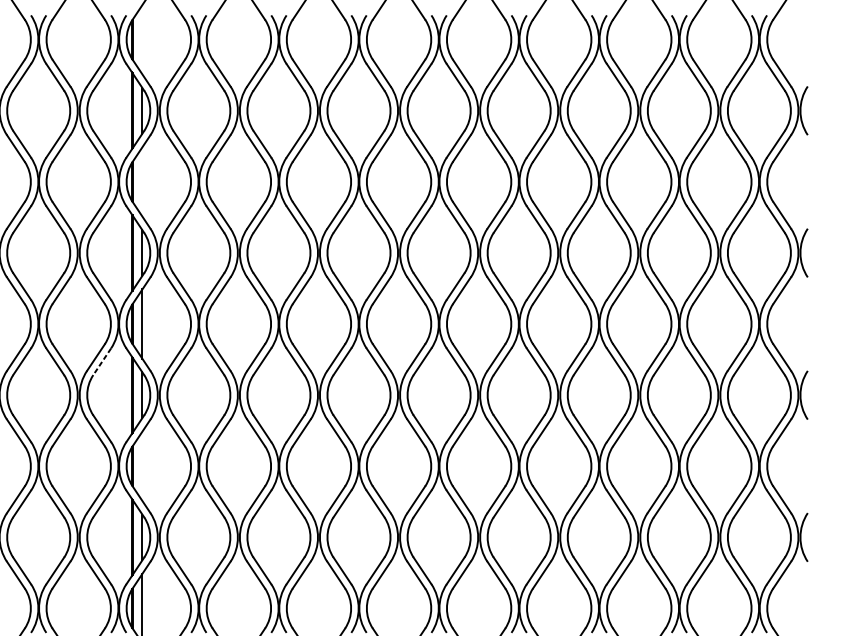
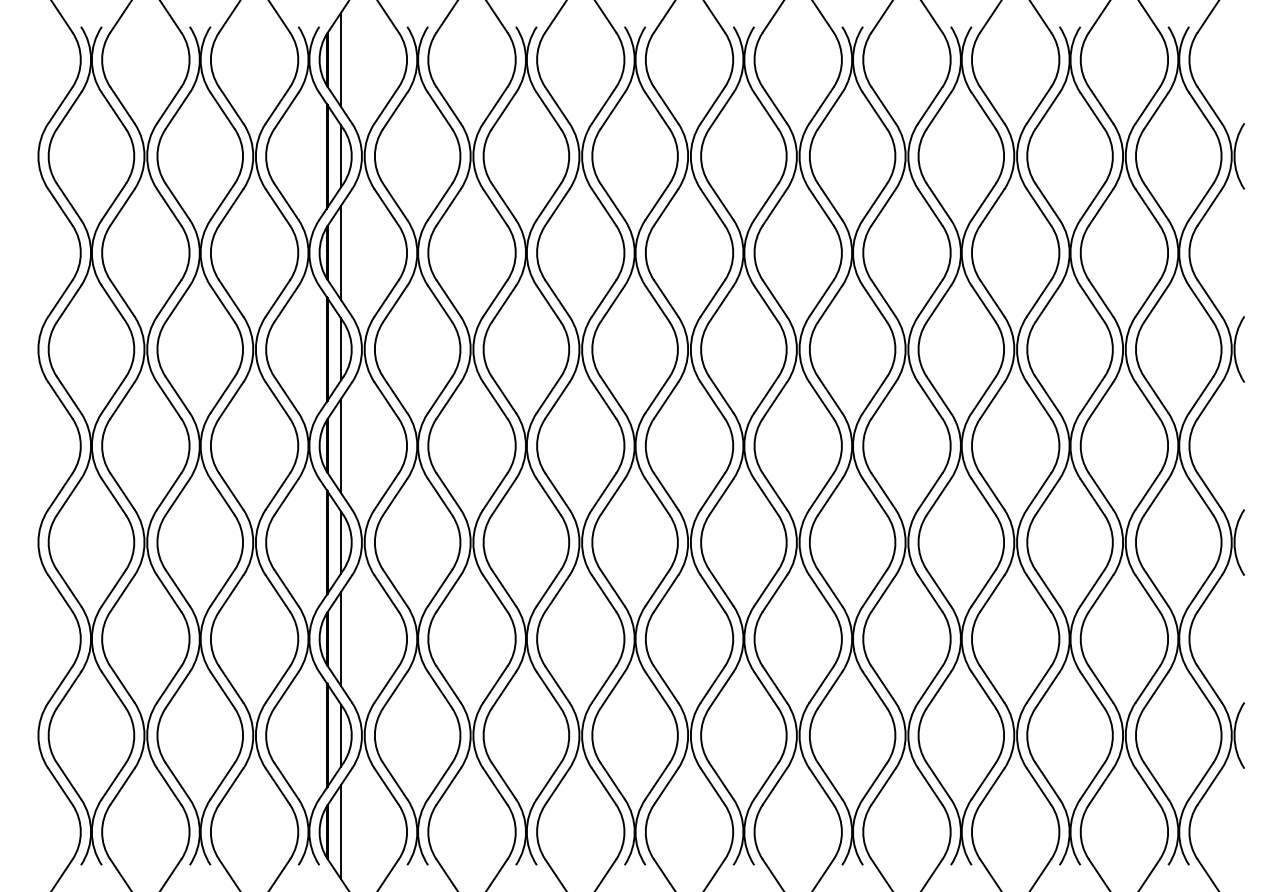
line: (142, 39) -> (341, 59), added
line: (142, 181) -> (341, 252), added
line: (102, 362) -> (286, 497), dashed -> solid
line: (142, 465) -> (341, 638), added

